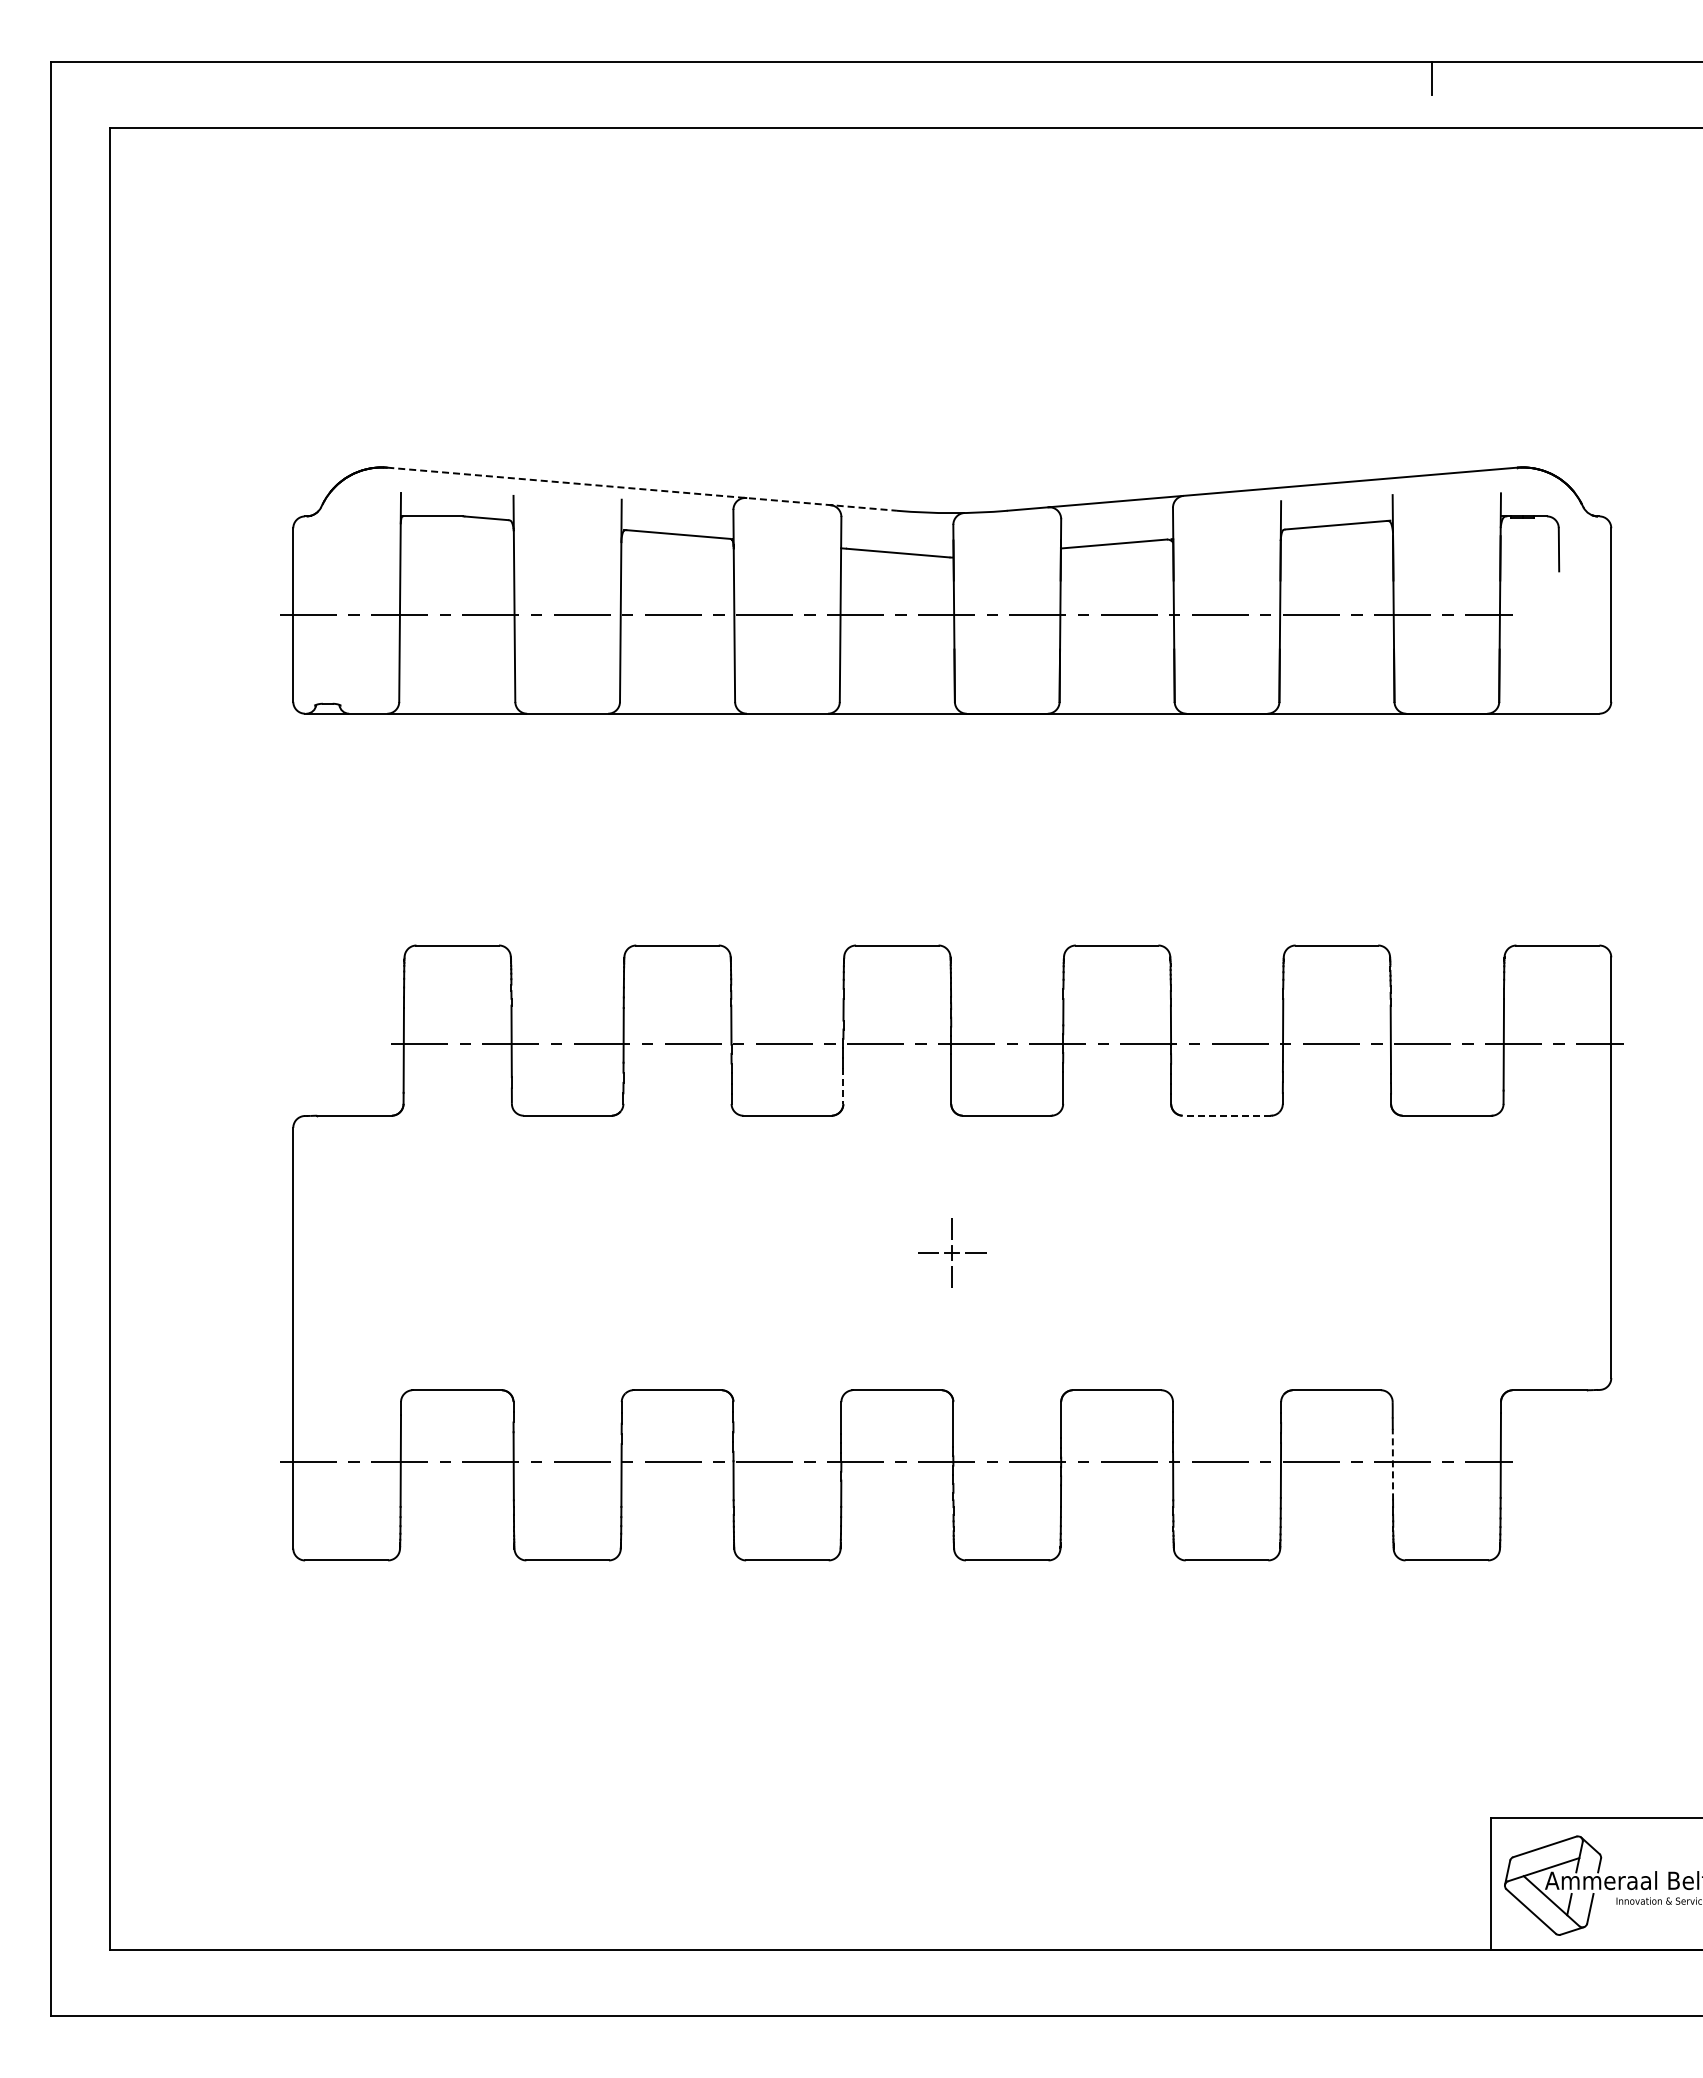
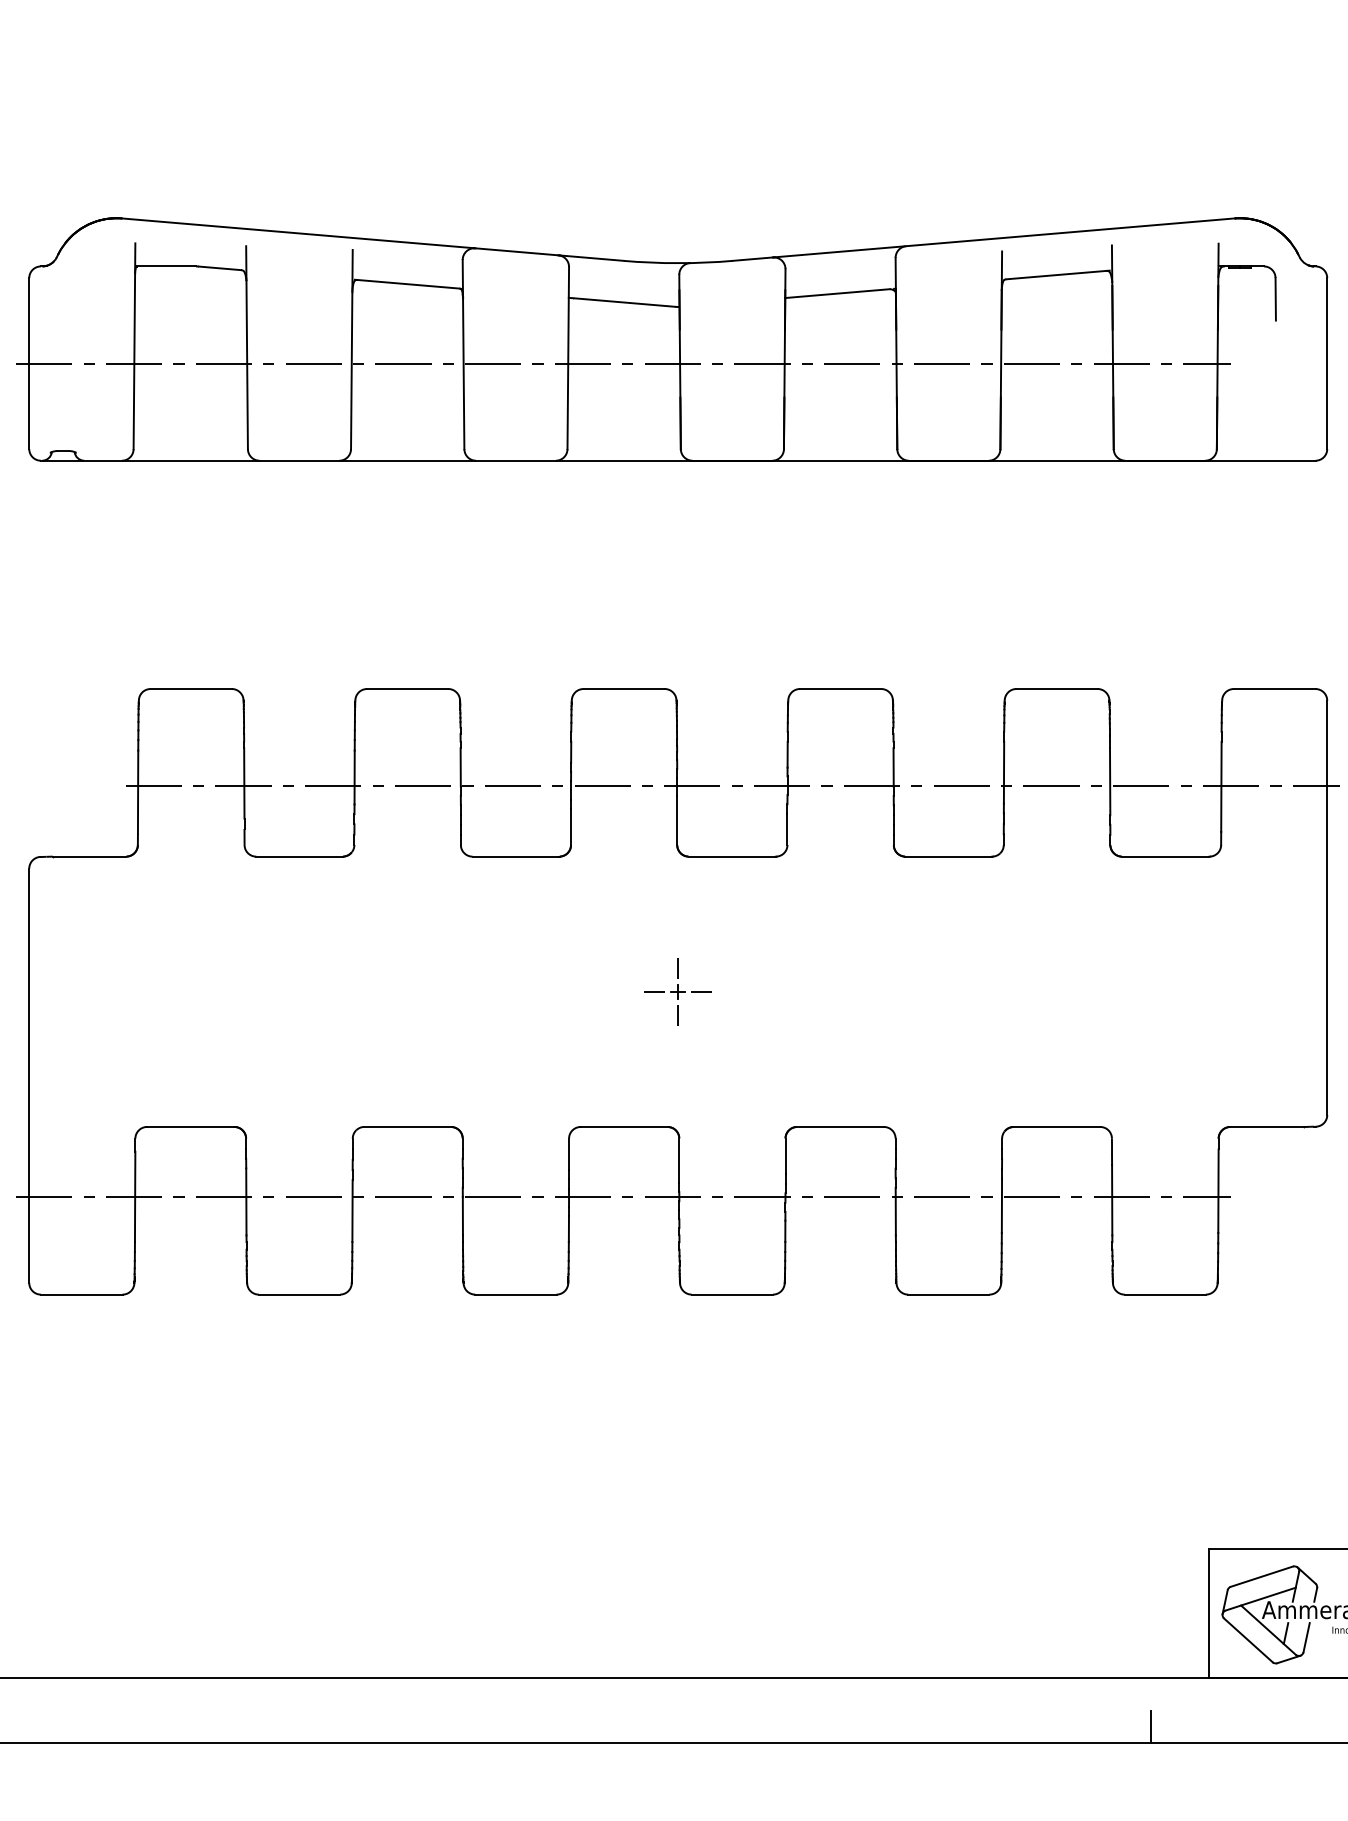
line: (642, 489) -> (373, 239), dashed -> solid
line: (843, 1086) -> (571, 827), dashed -> solid
line: (1226, 1115) -> (948, 856), dashed -> solid
line: (1392, 1464) -> (1111, 1200), dashed -> solid
line: (1432, 1998) -> (1151, 1726), added

